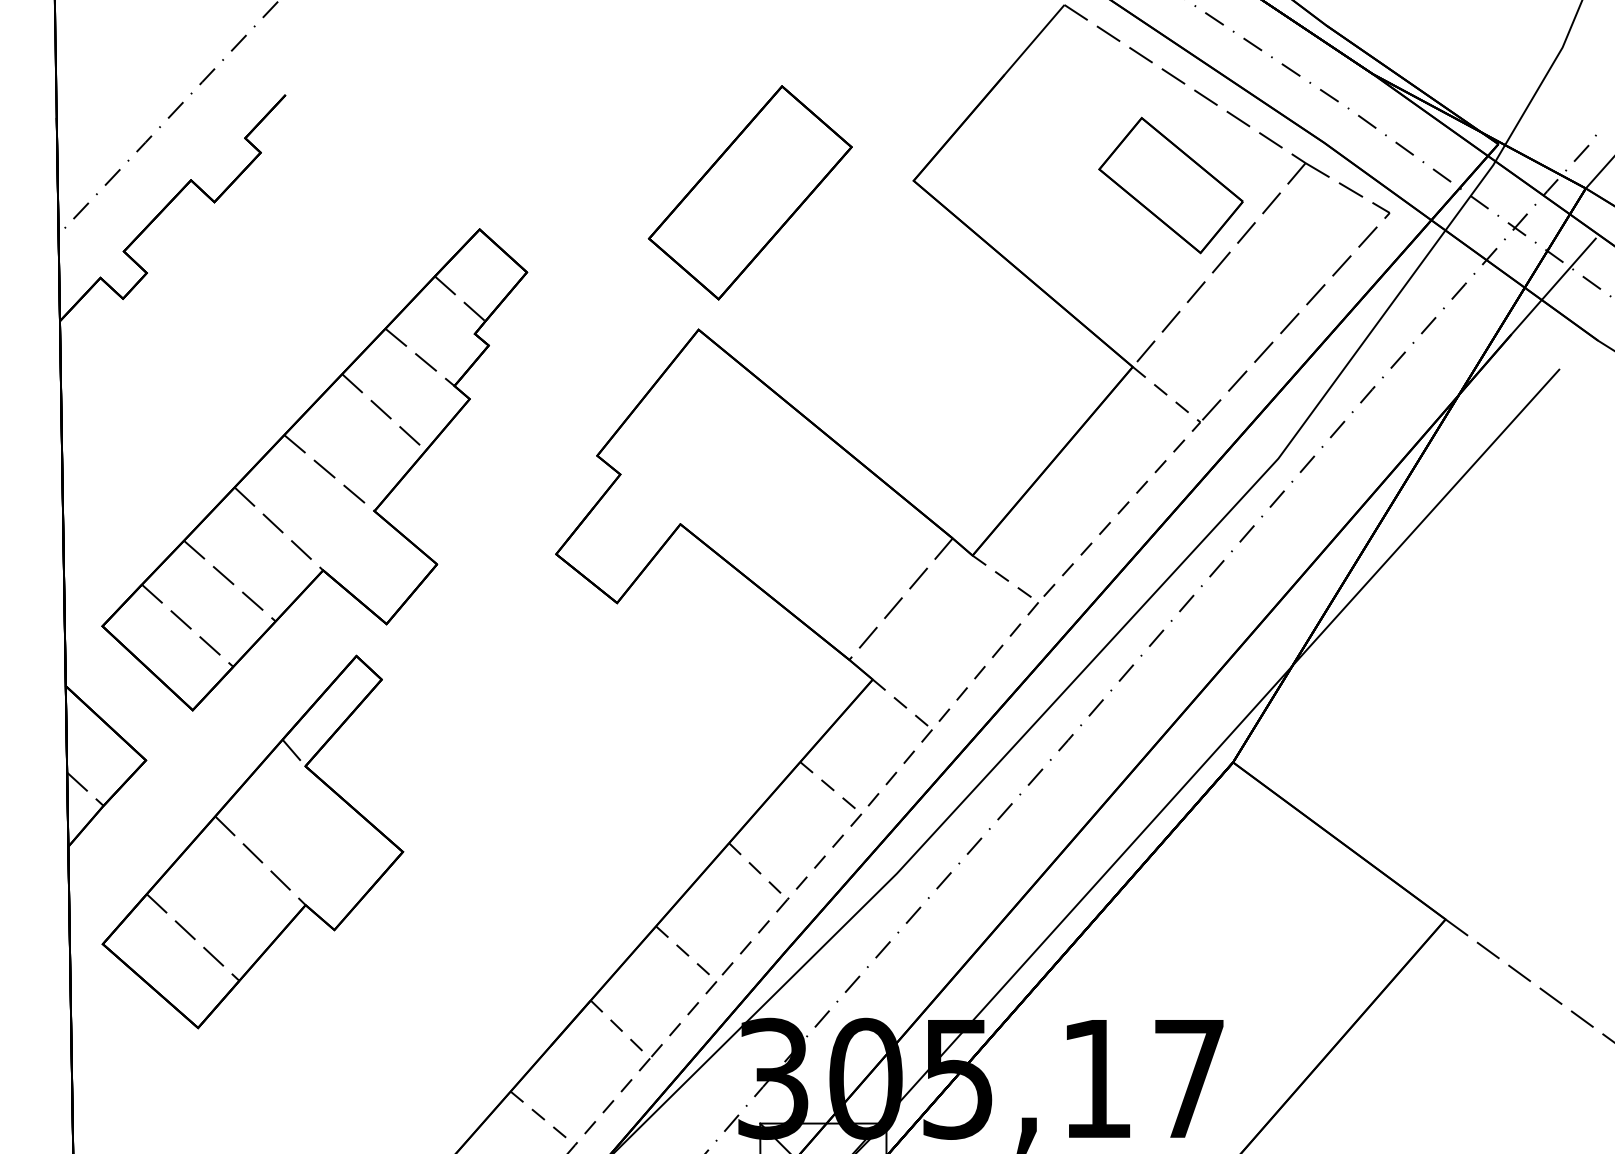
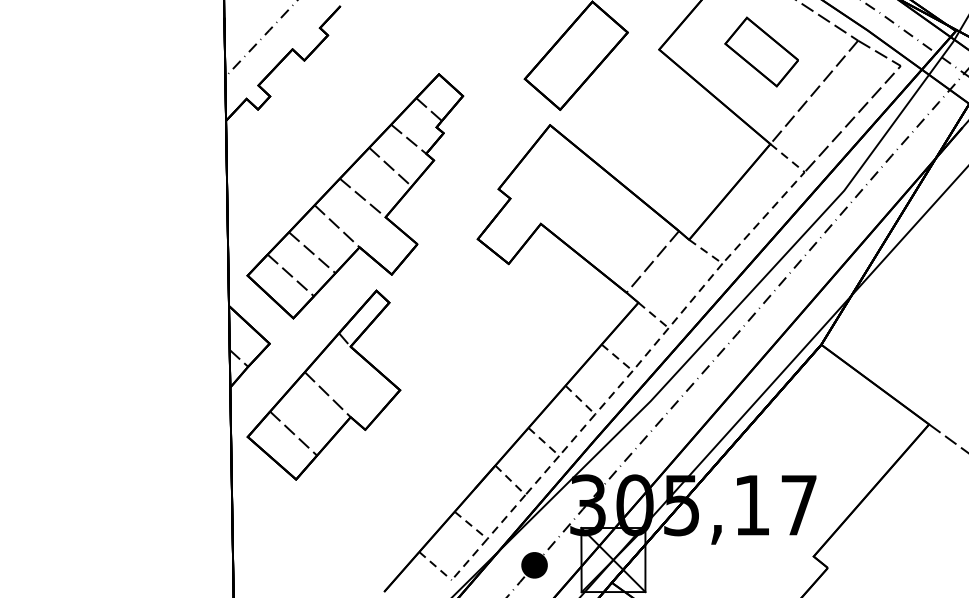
part: (1170, 184) -> (761, 51), moved

